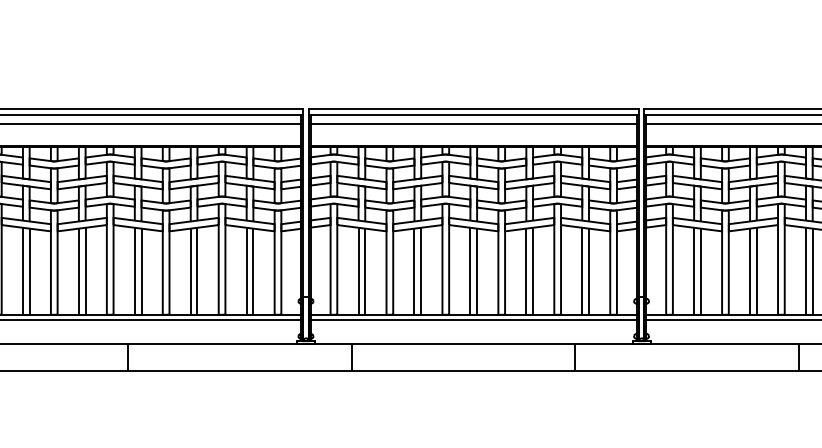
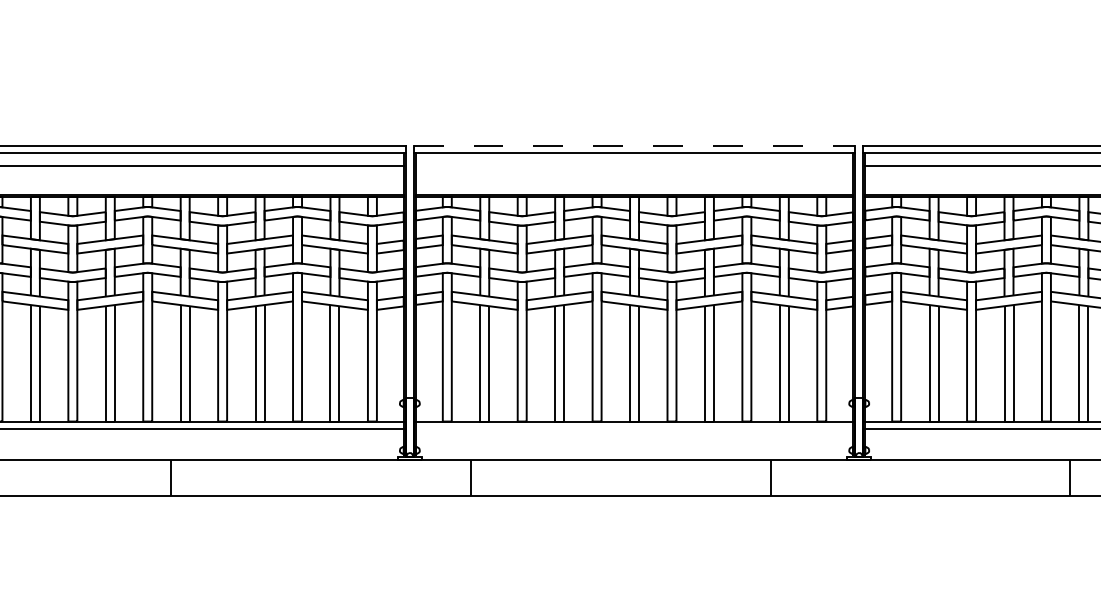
line: (473, 108) -> (634, 145), solid -> dashed
line: (473, 124) -> (634, 166), removed
line: (473, 320) -> (634, 429), removed

